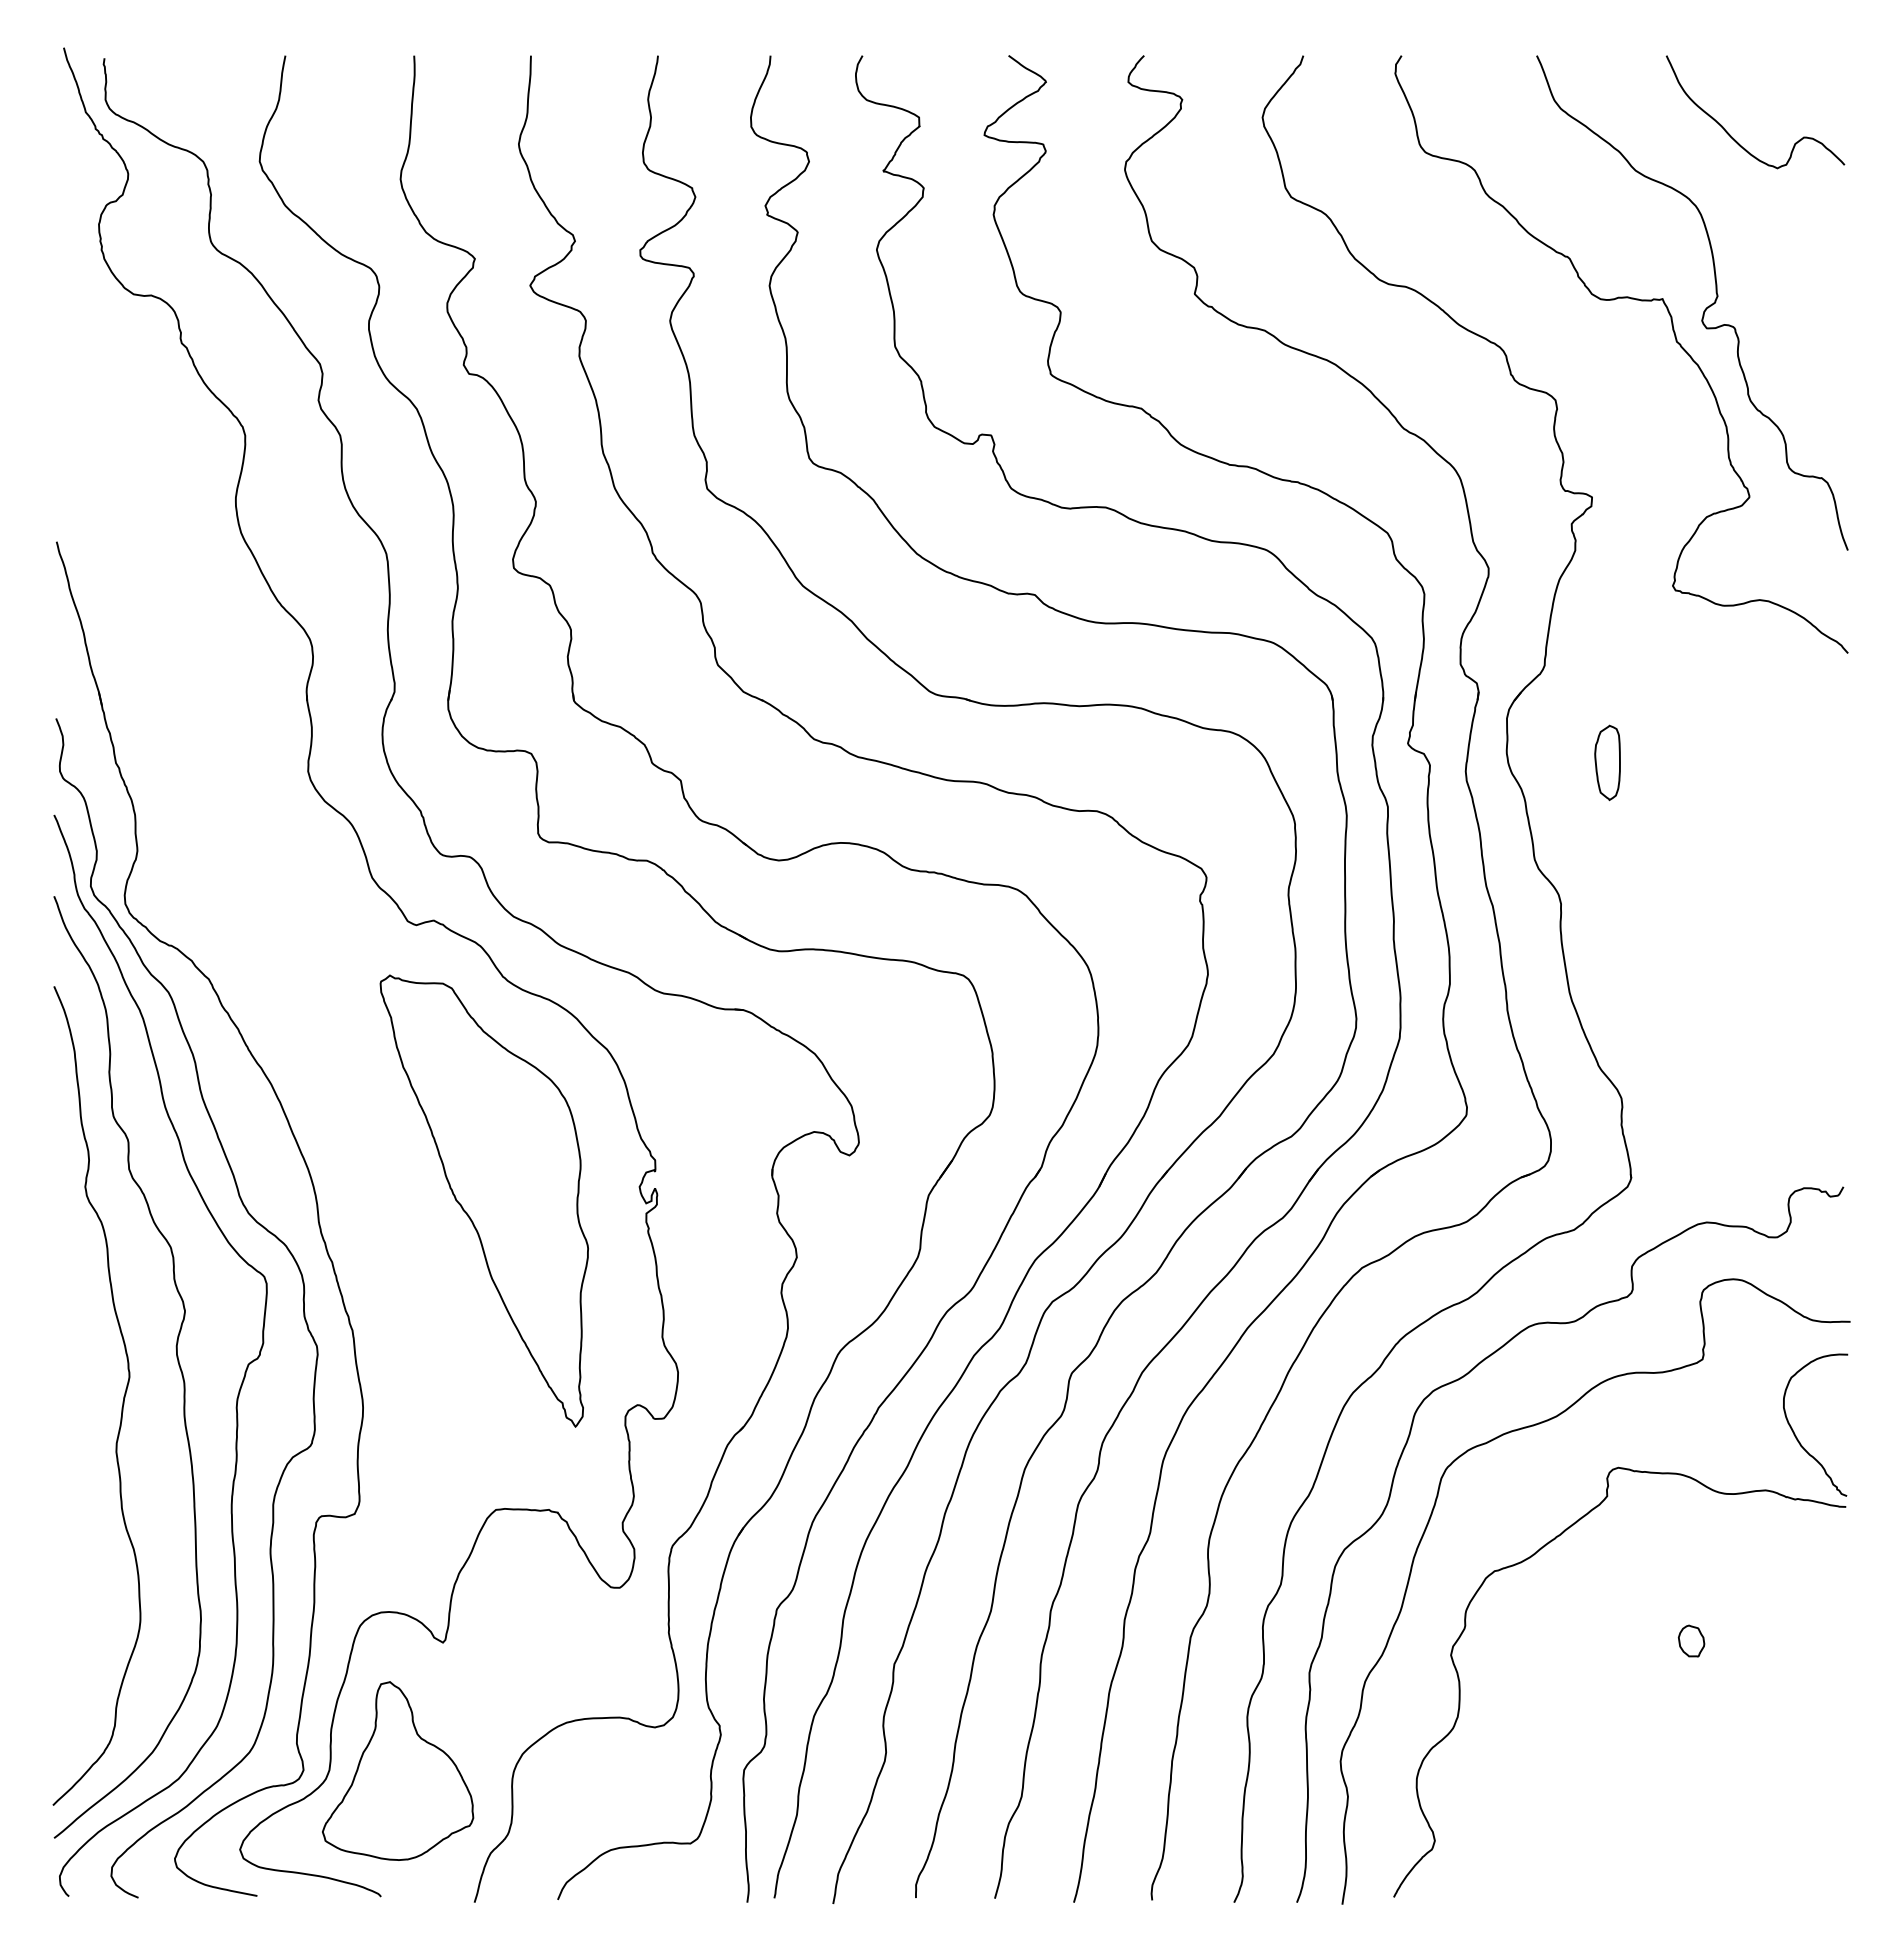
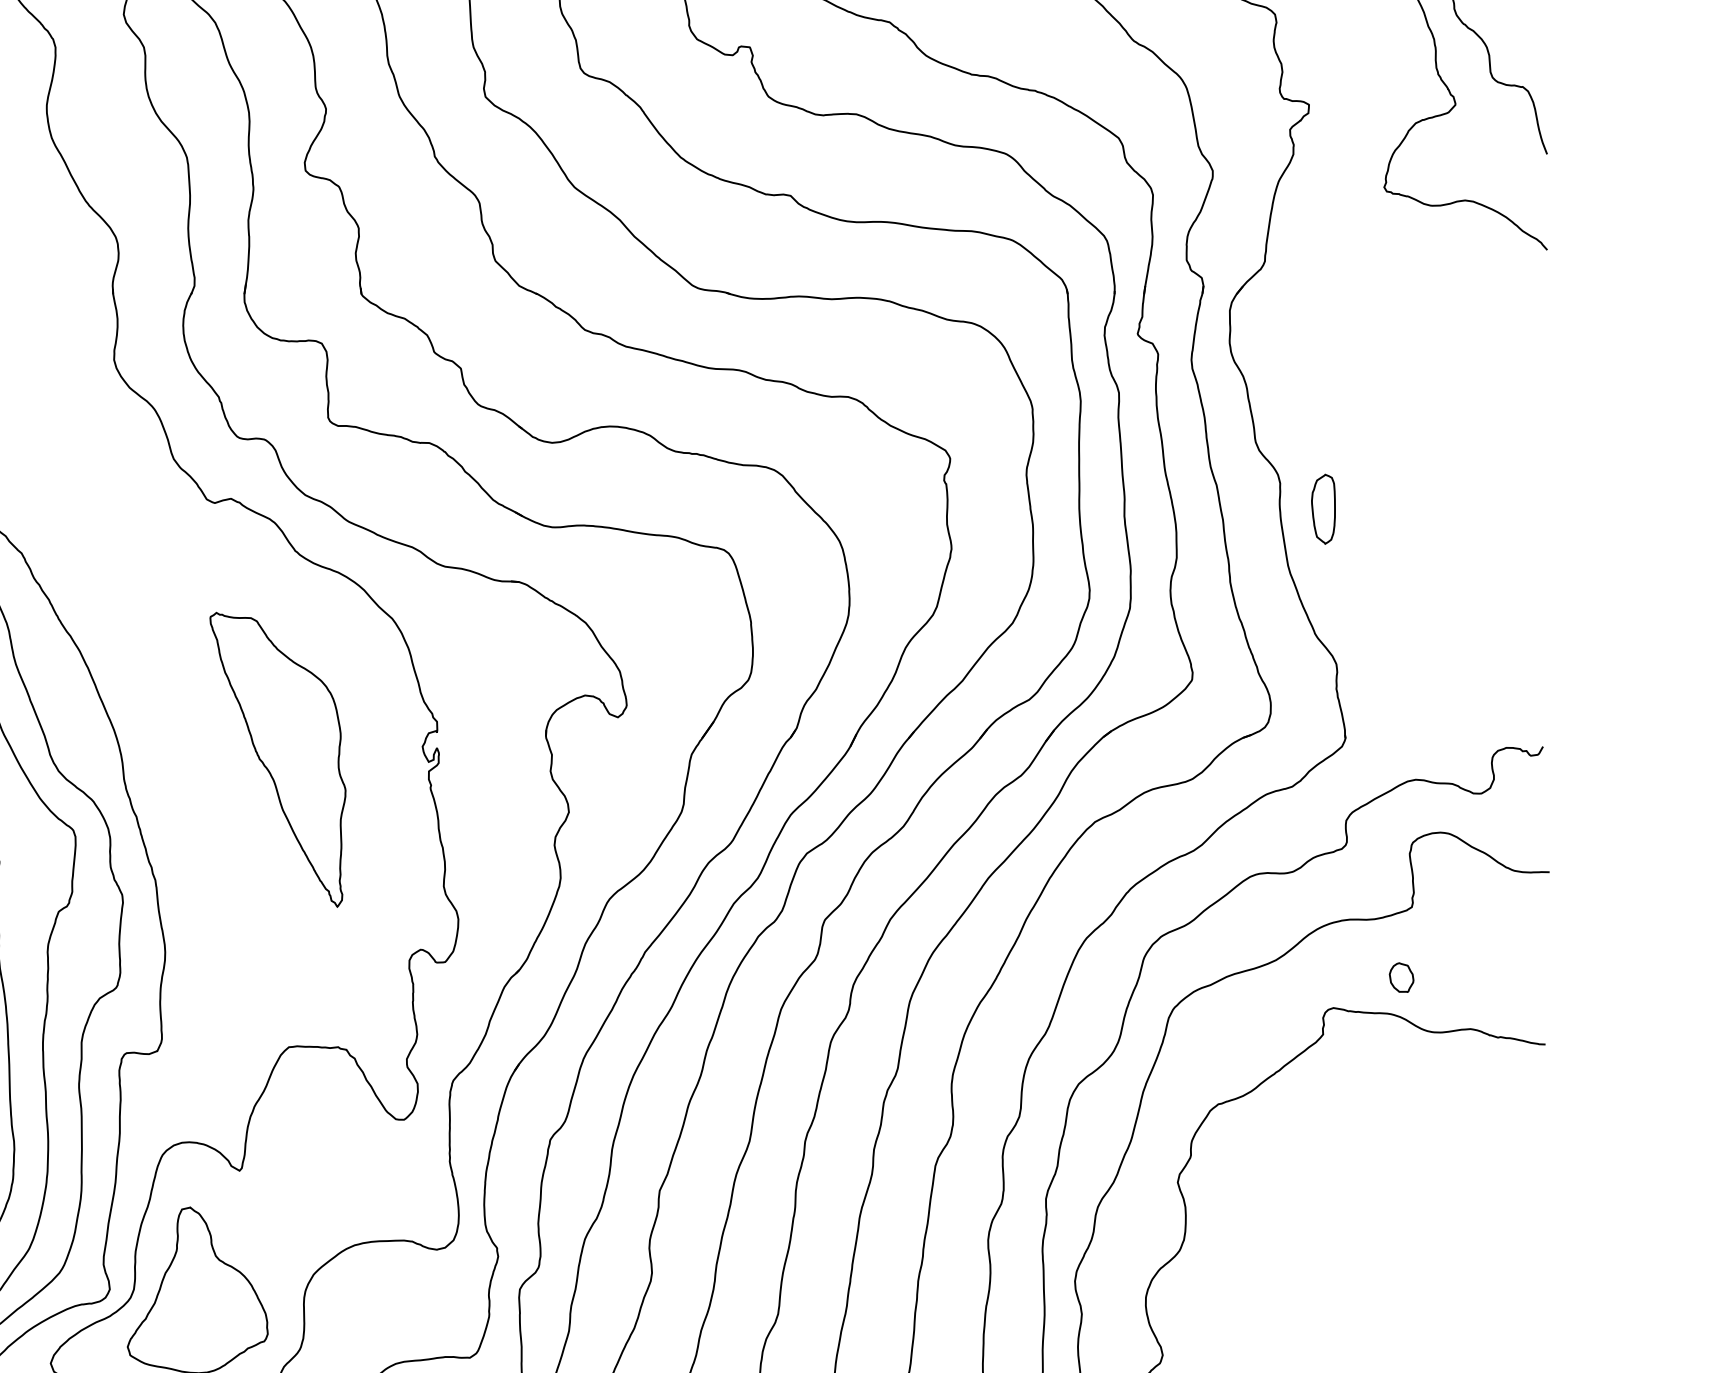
part: (1607, 762) -> (1323, 508), moved
part: (483, 1200) -> (277, 759), size x0.7
curve: (1795, 1433) -> (1498, 976), removed
part: (1691, 1640) -> (1401, 977), moved

